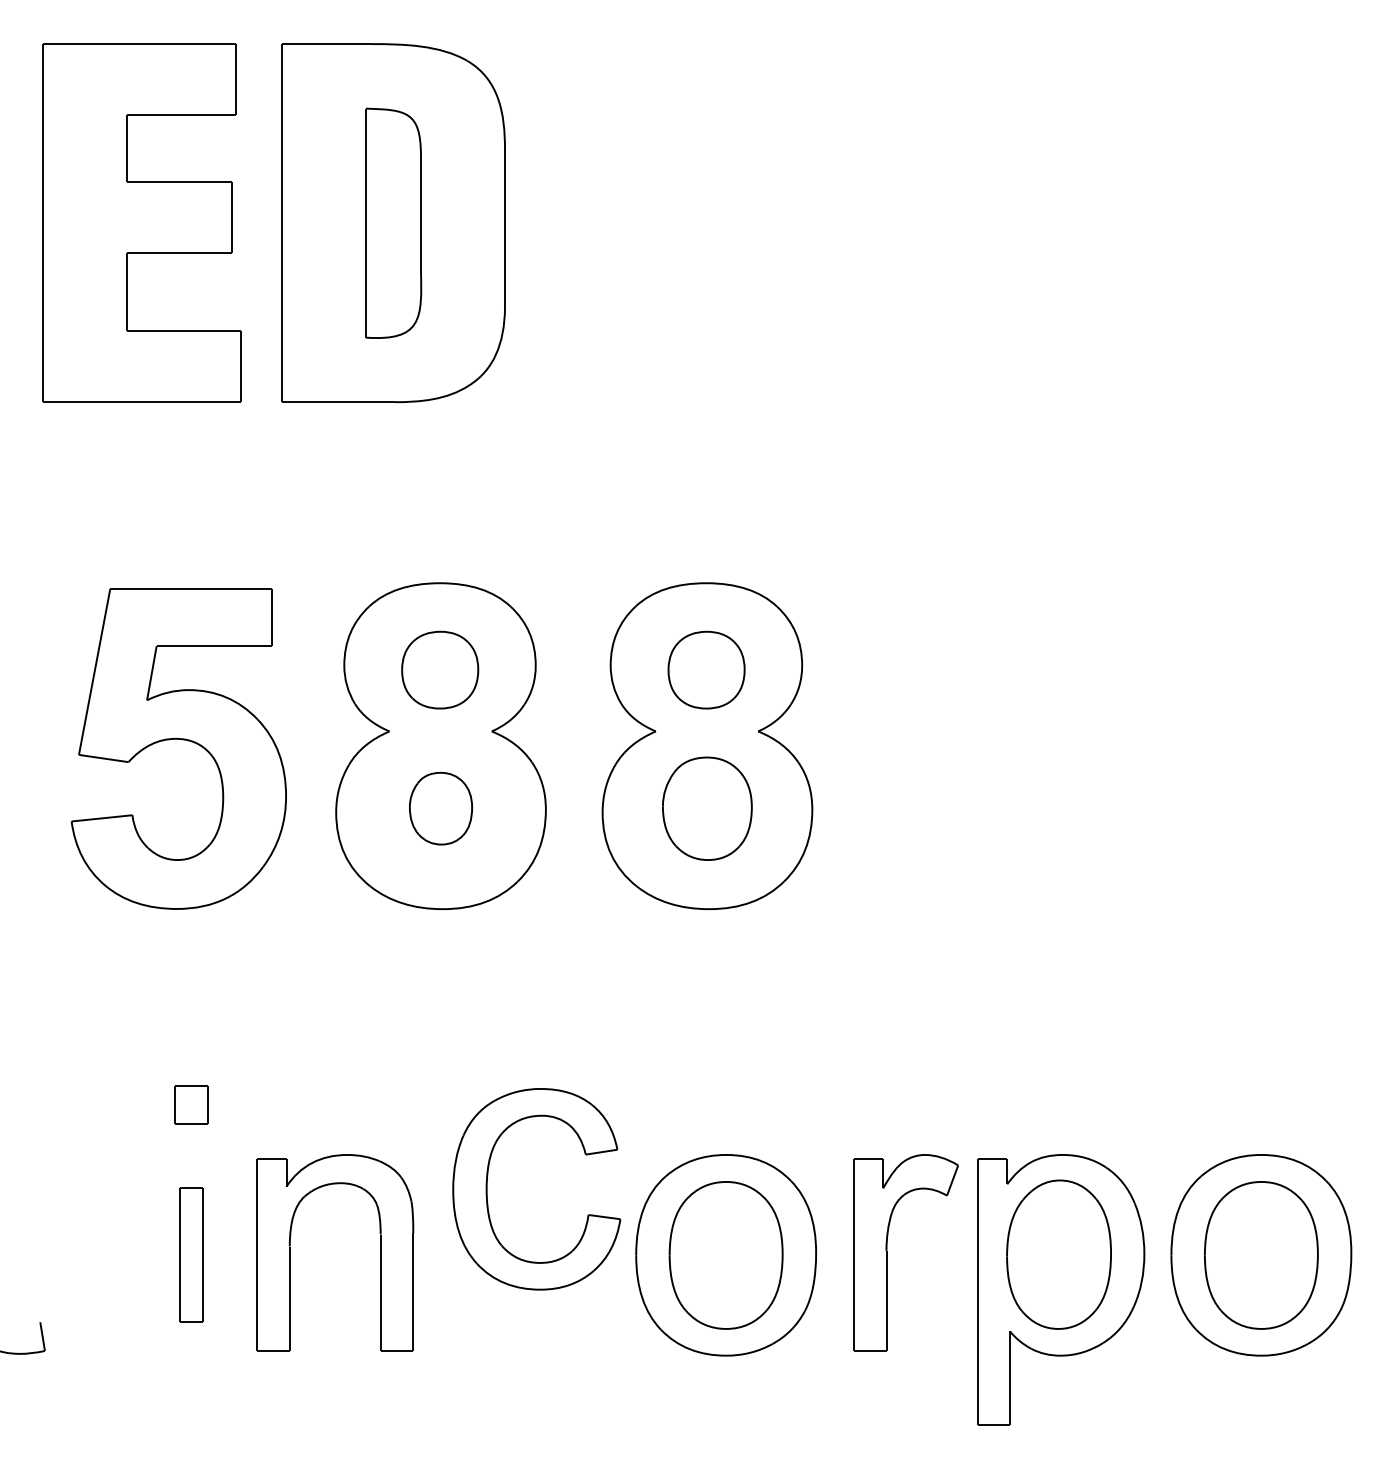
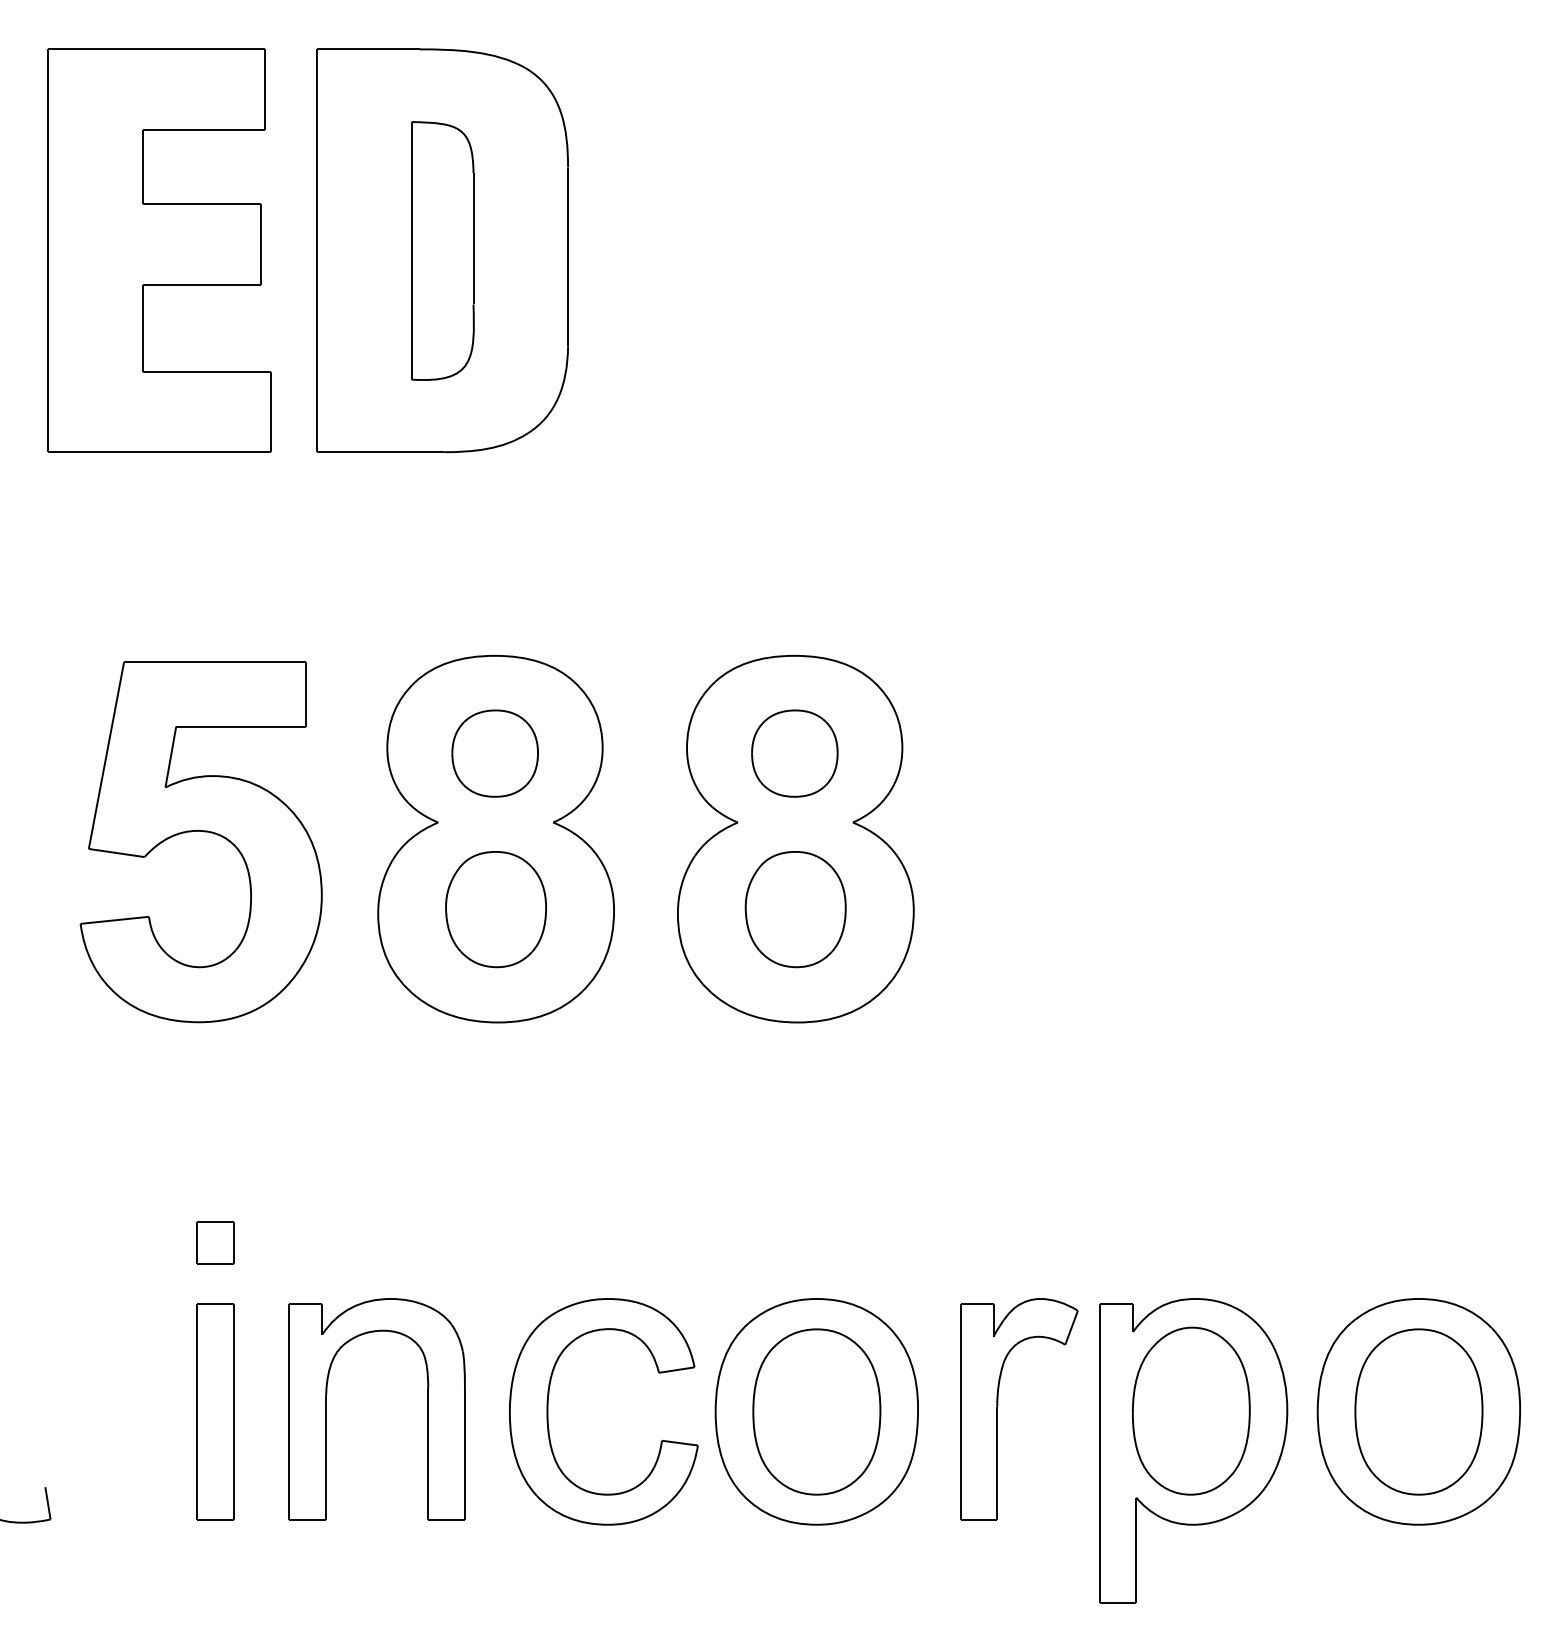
part: (440, 808) -> (495, 909), size x1.43
part: (487, 1189) -> (548, 1412), moved
part: (191, 1254) -> (215, 1410), size x1.43

